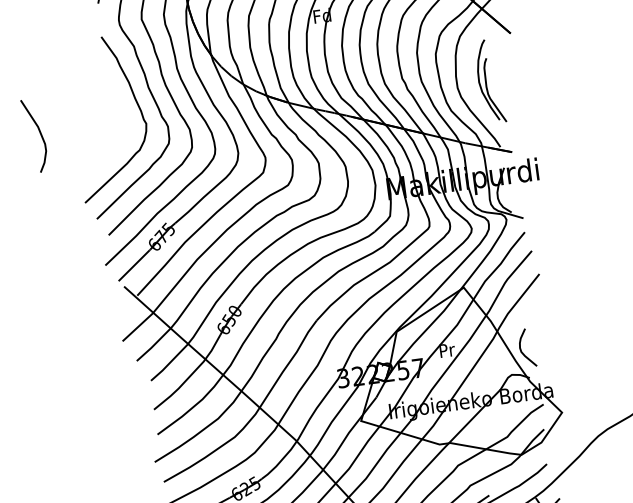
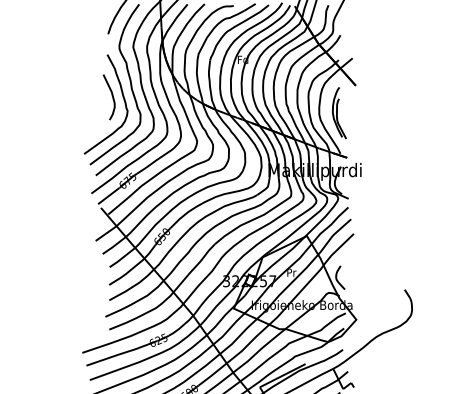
curve: (38, 132) -> (111, 95), moved

